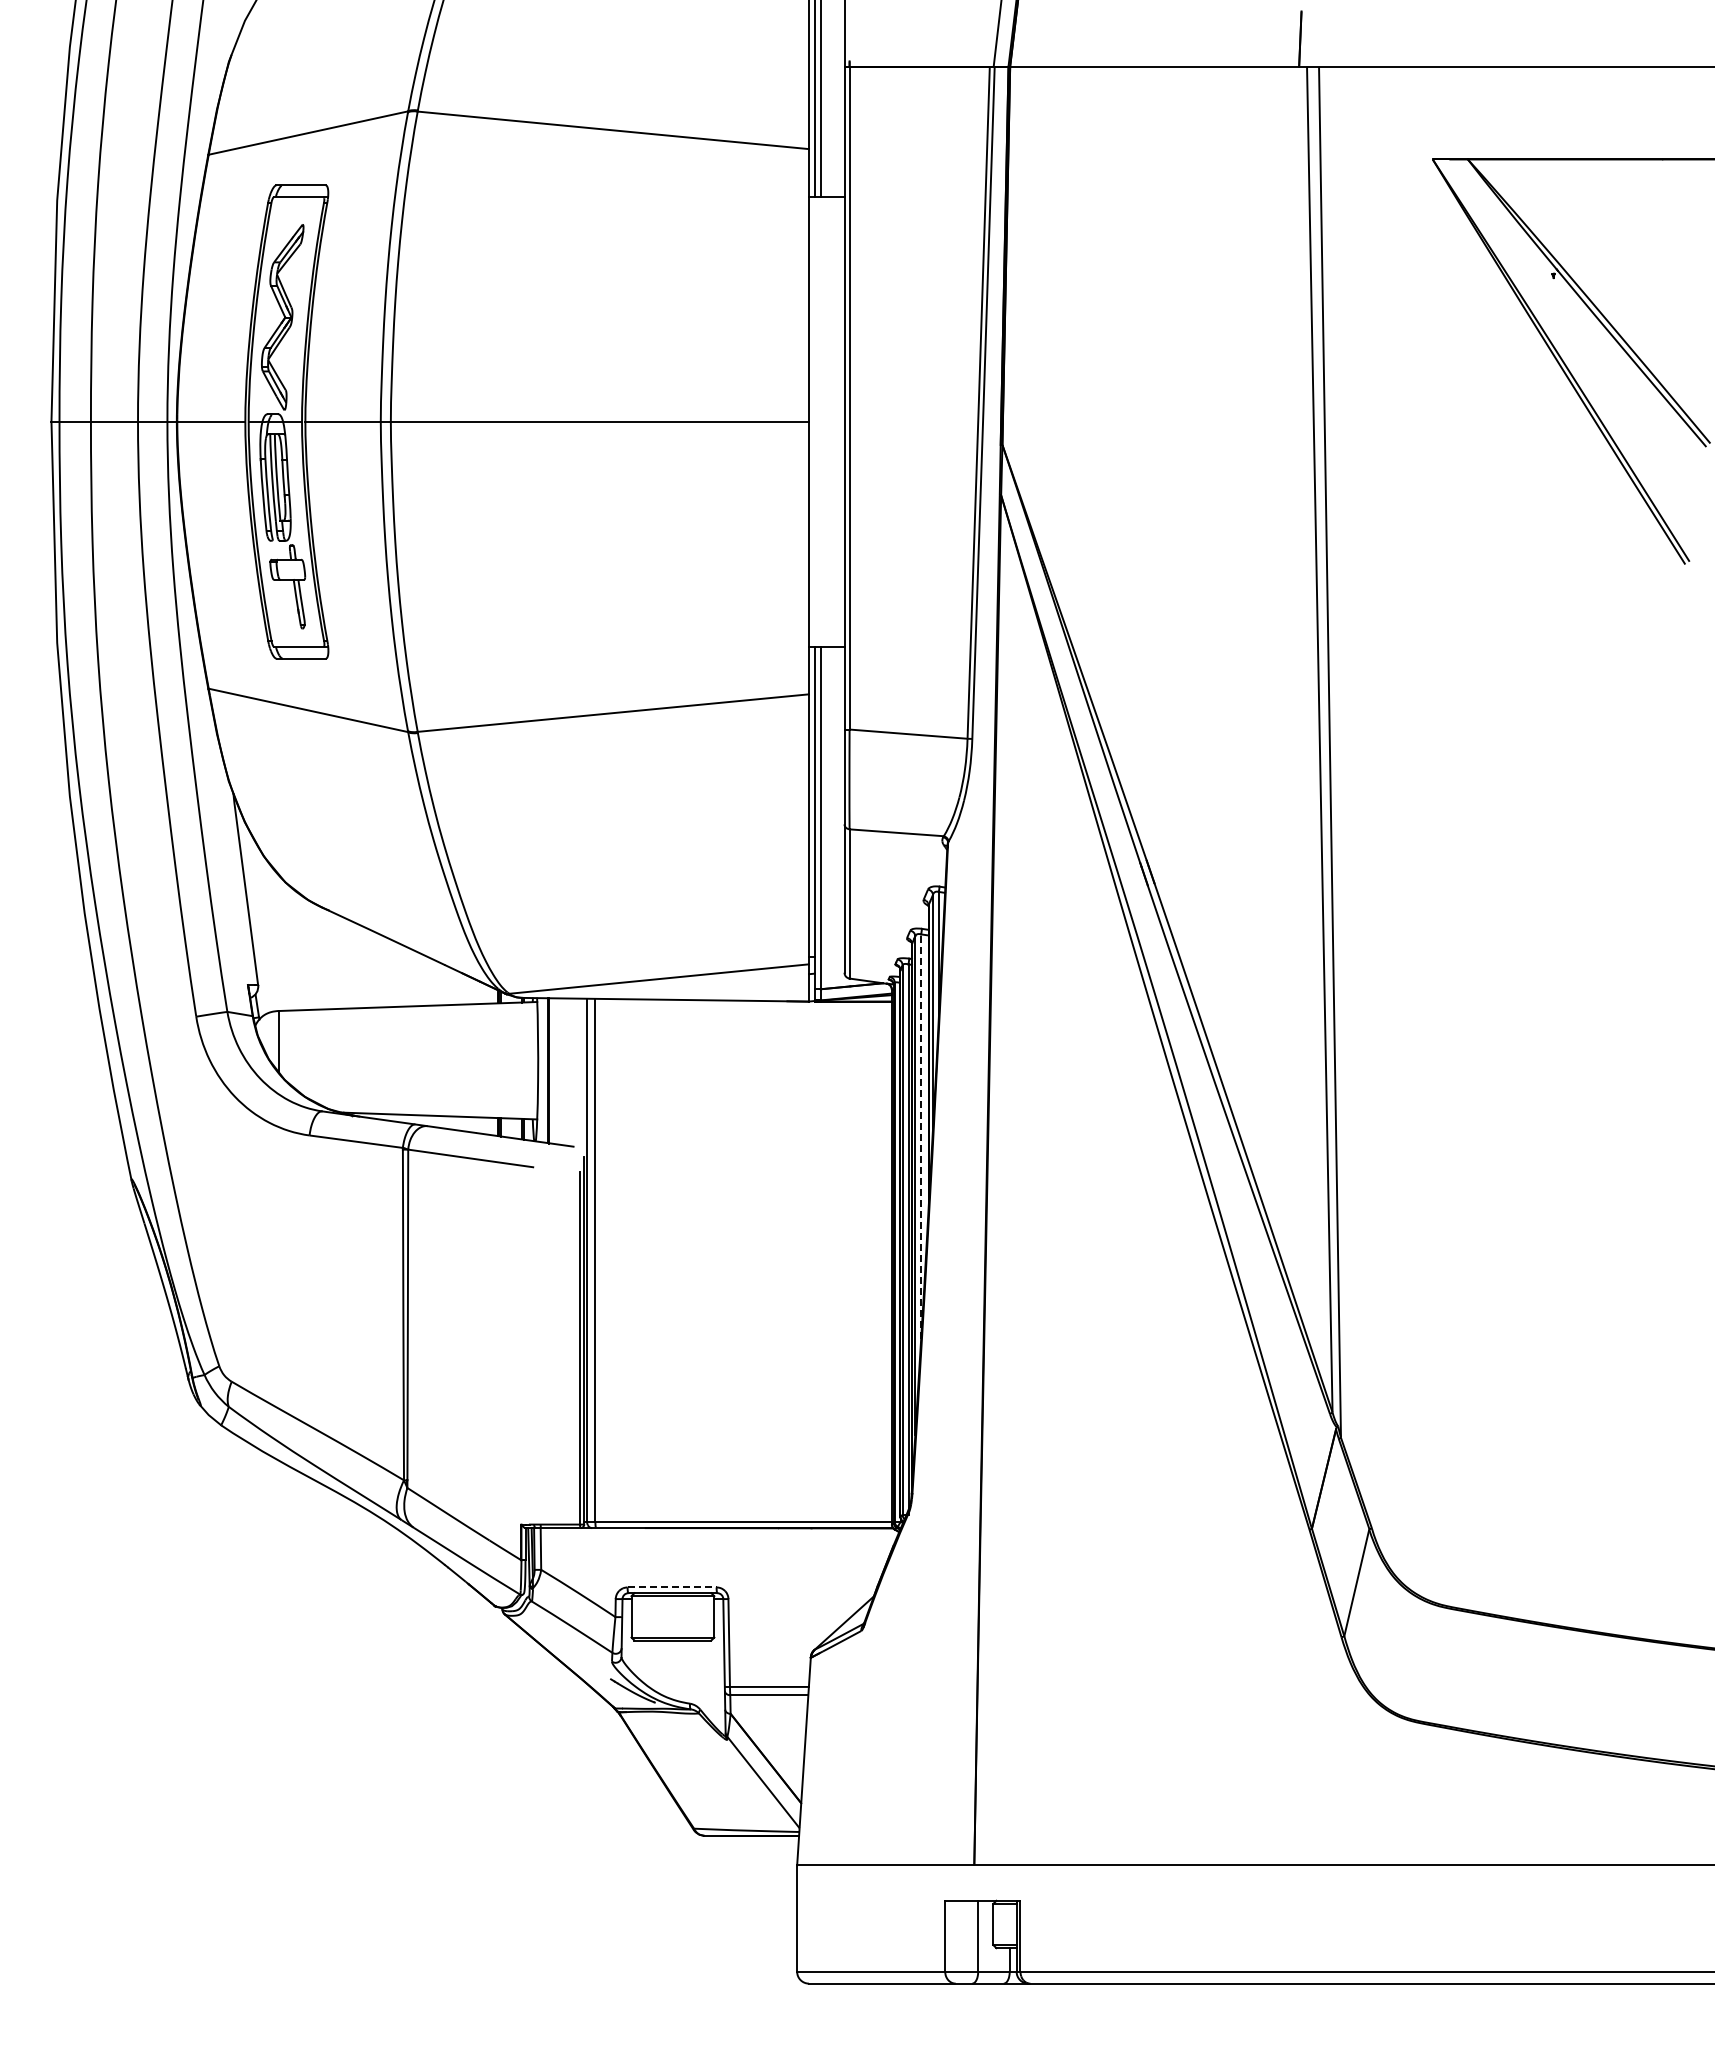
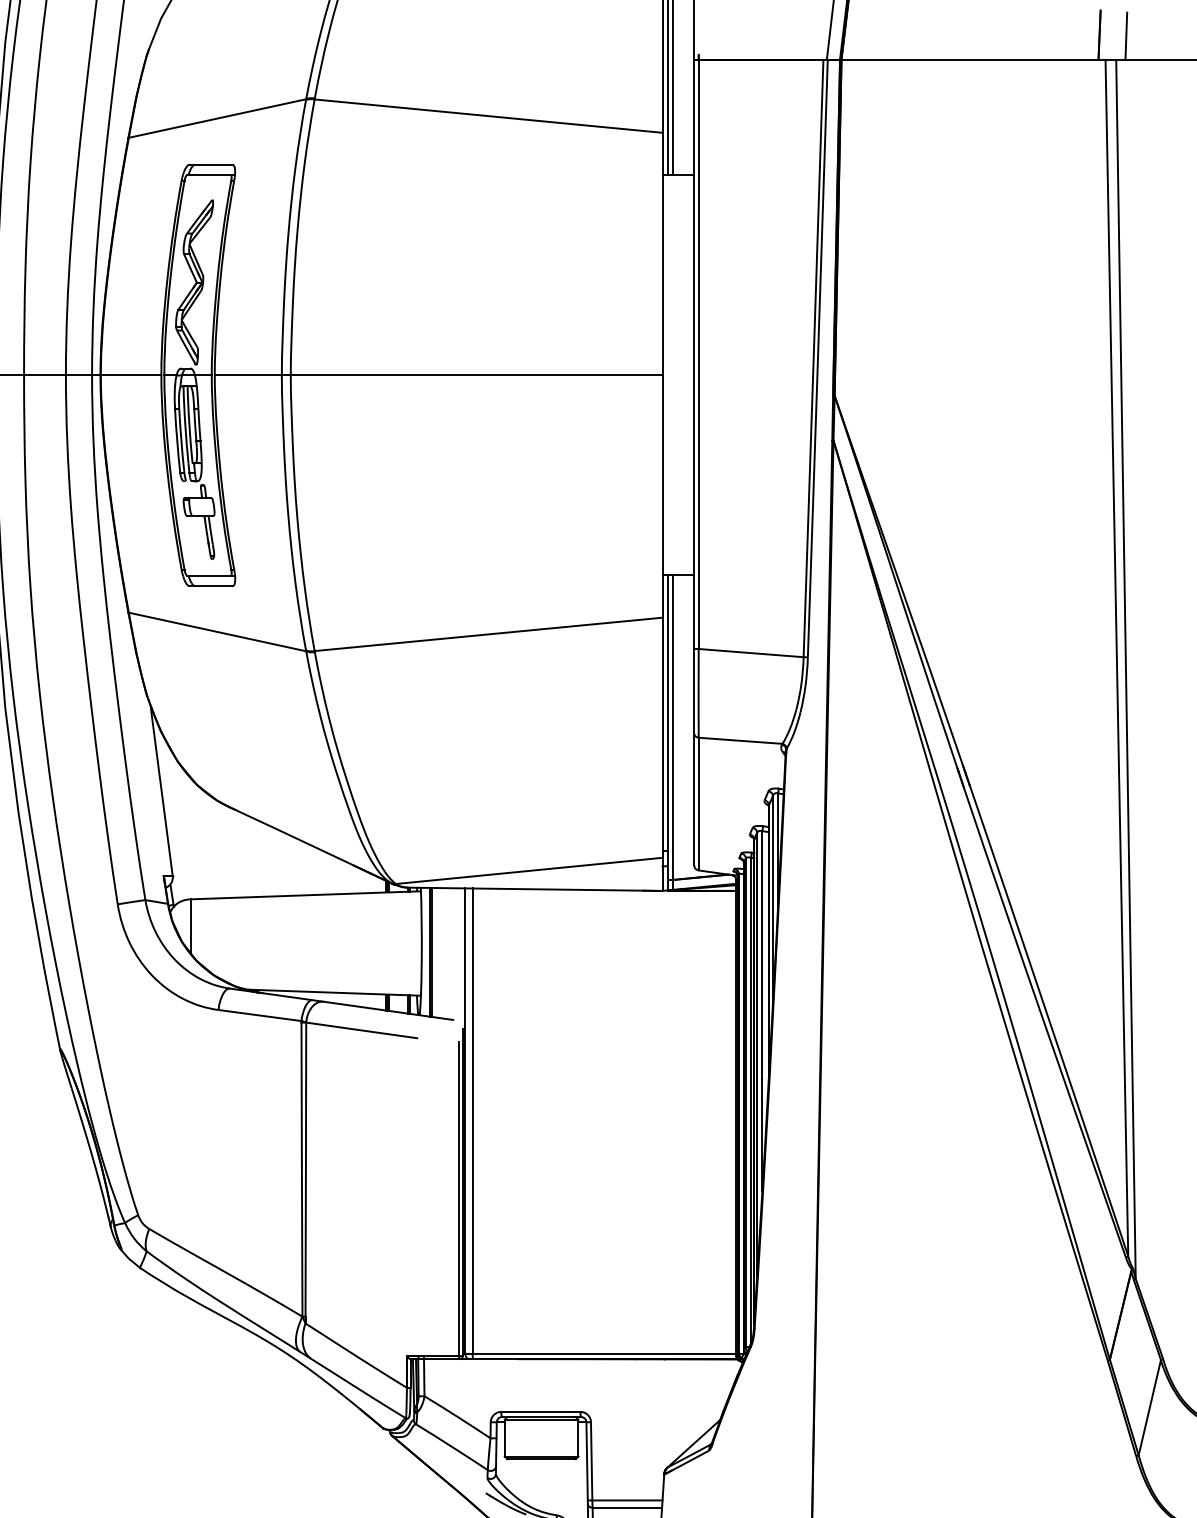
line: (1330, 39) -> (1126, 35), added
line: (921, 1136) -> (762, 1010), dashed -> solid
line: (672, 1587) -> (541, 1411), dashed -> solid

